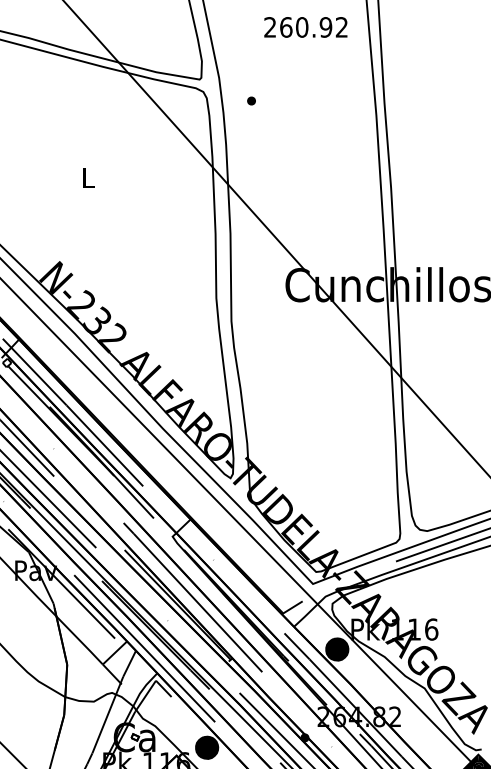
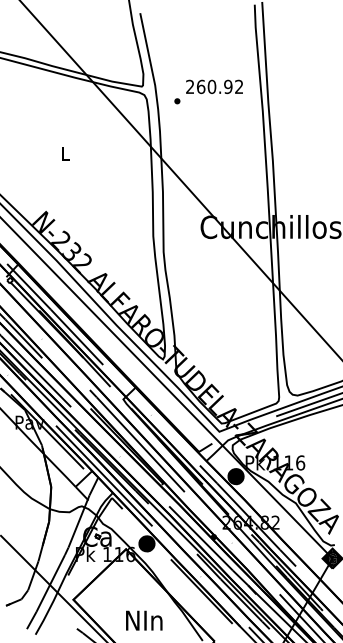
text: (305, 26) -> (214, 86), moved

